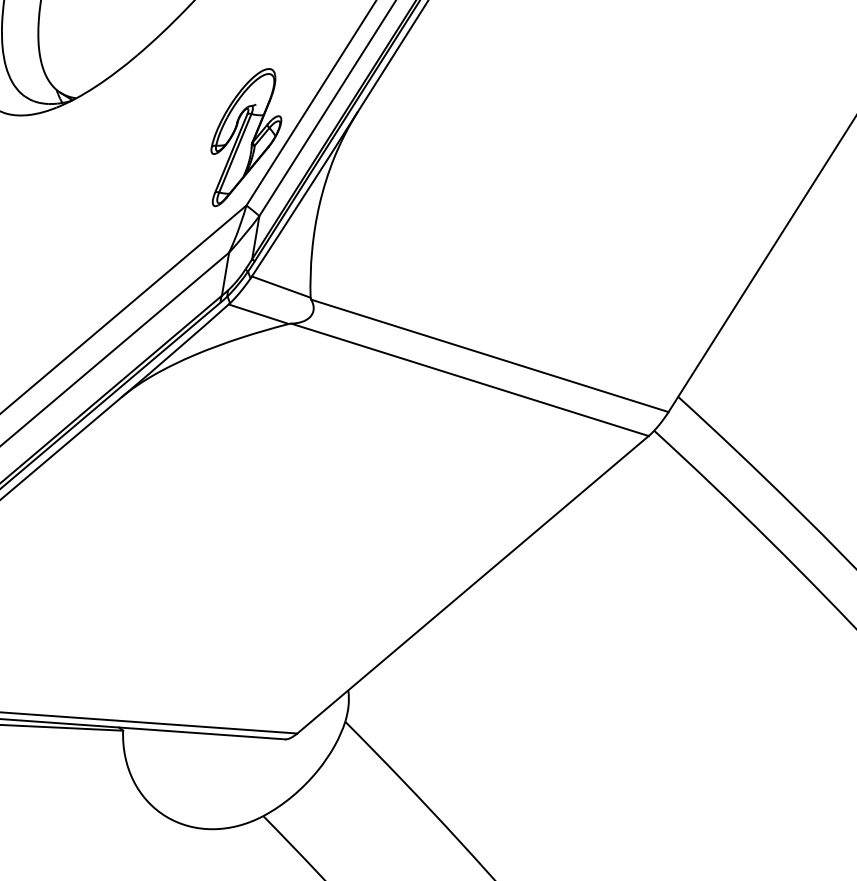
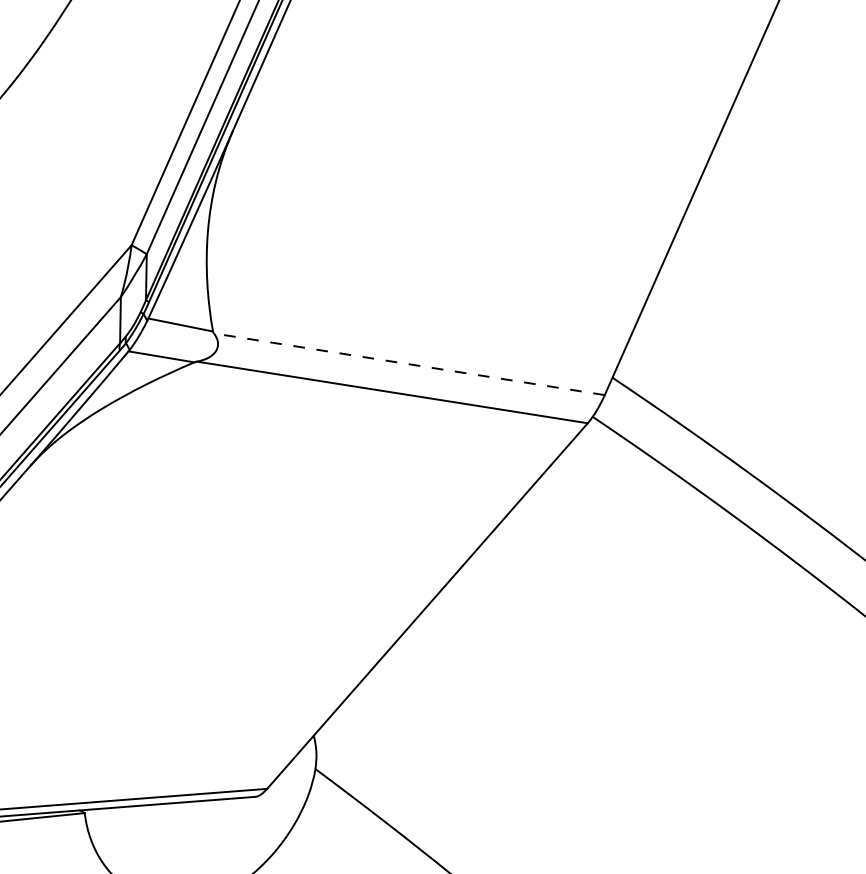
part: (246, 137) -> (121, 174), removed
line: (489, 355) -> (408, 363), solid -> dashed

